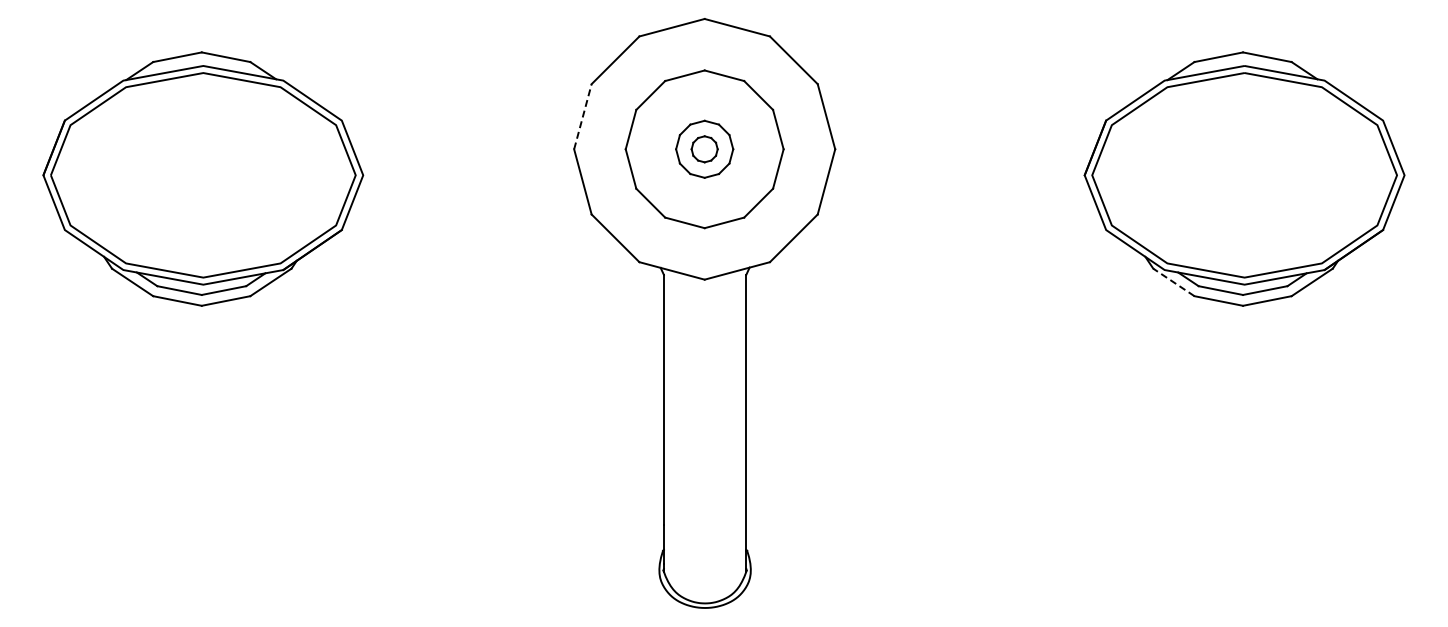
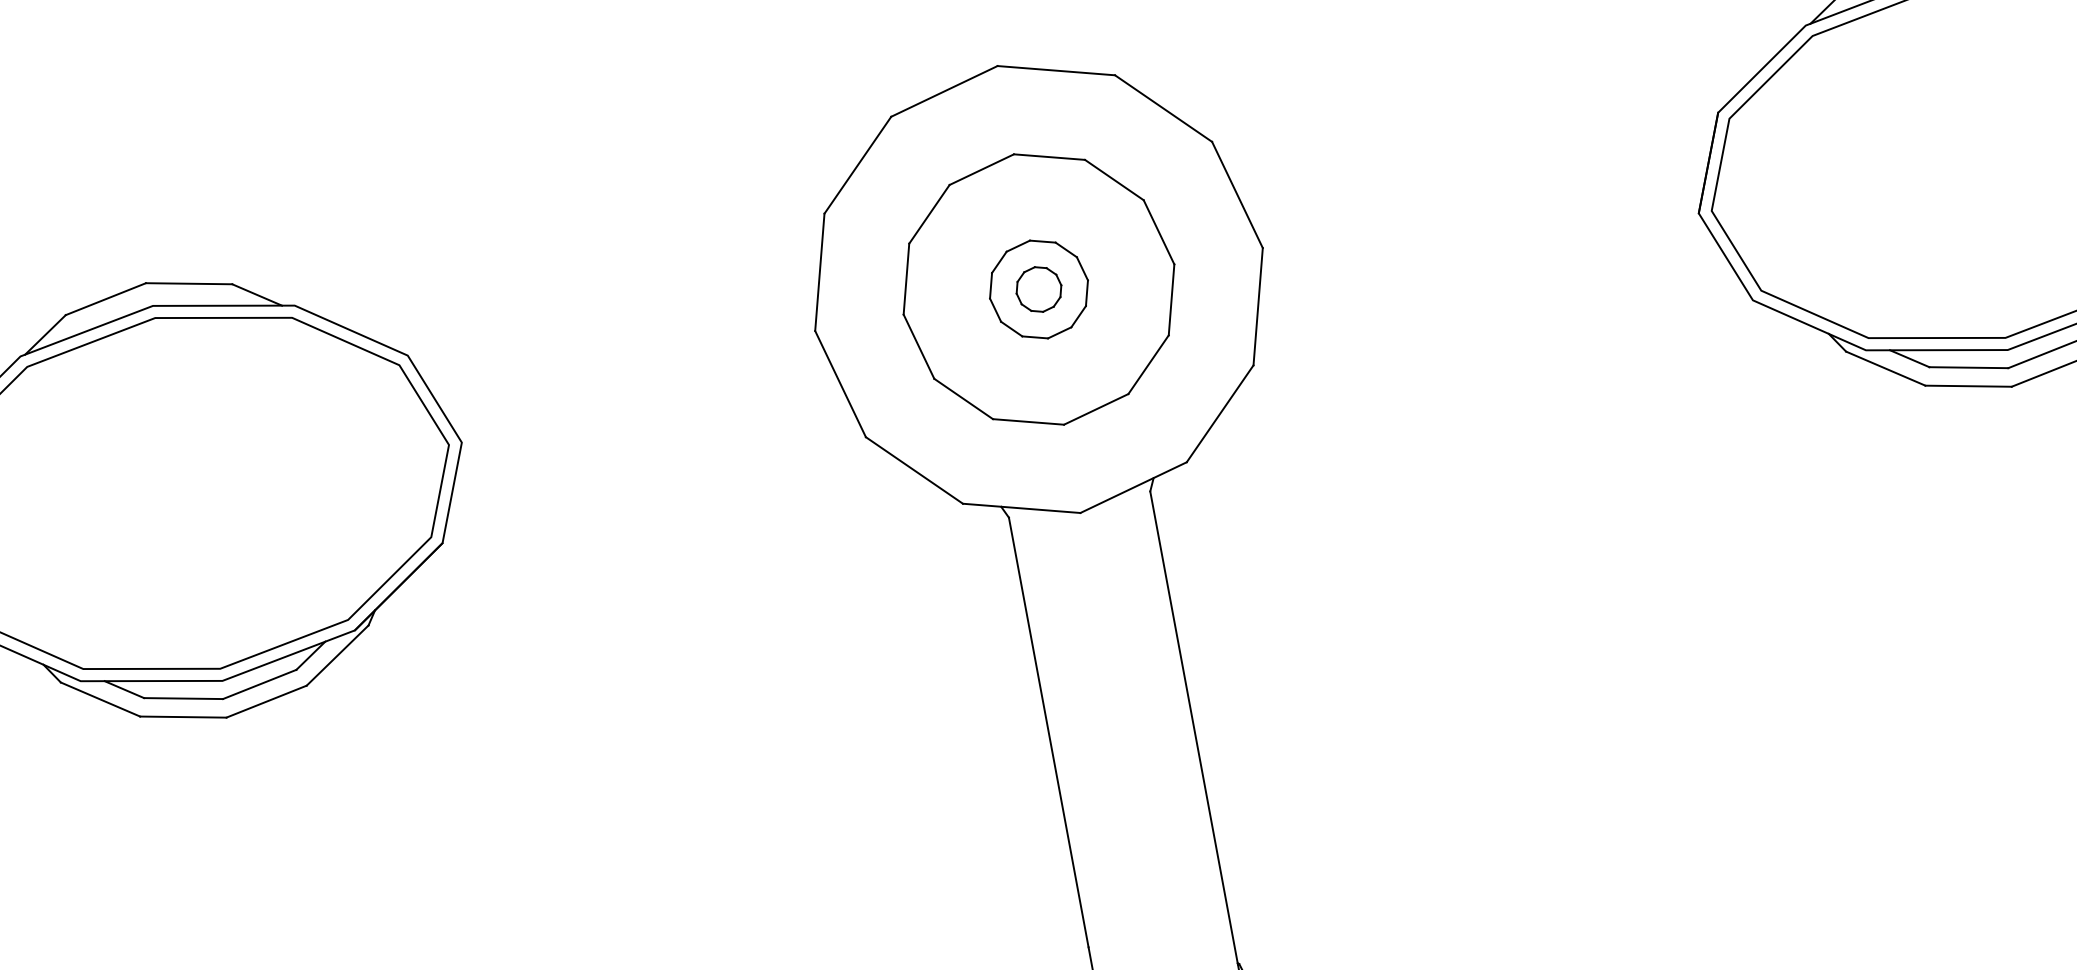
line: (582, 116) -> (819, 272), dashed -> solid
line: (1173, 282) -> (1885, 368), dashed -> solid

